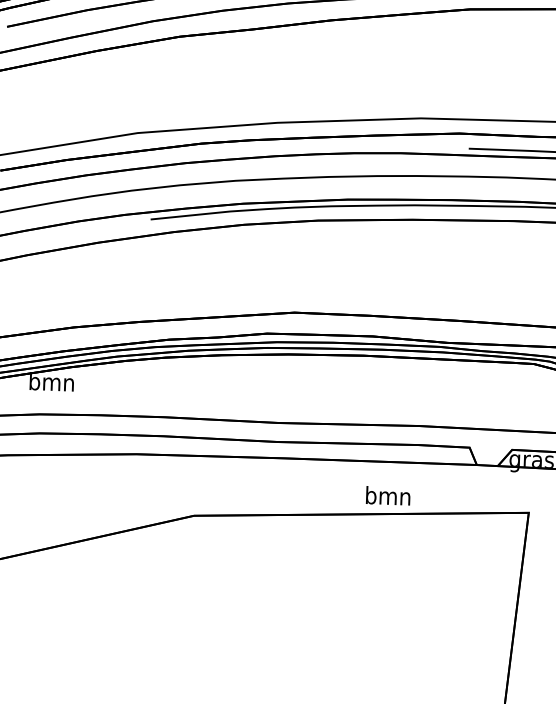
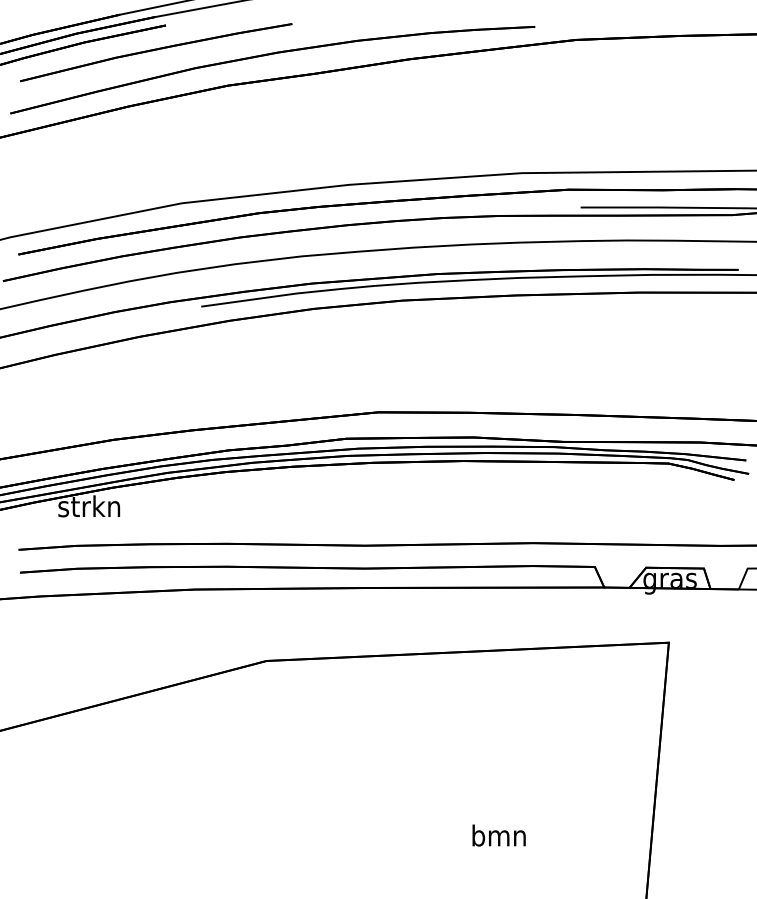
text: (51, 382) -> (89, 506), bmn -> strkn
text: (387, 495) -> (498, 835), moved

